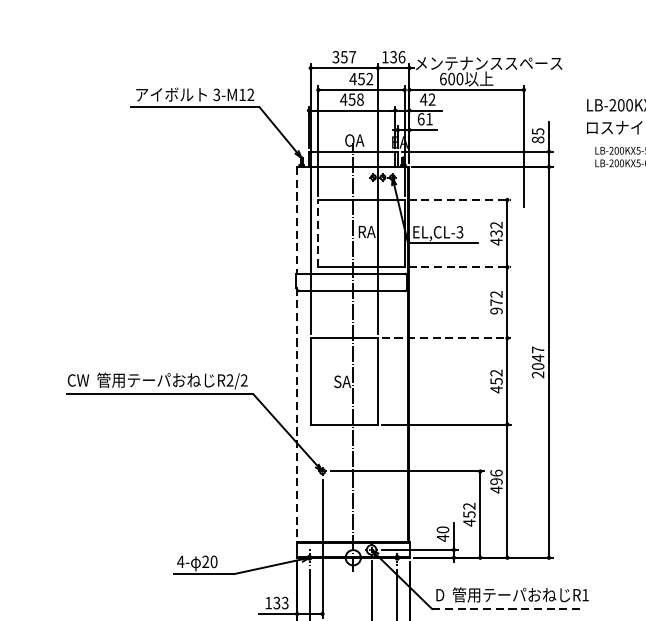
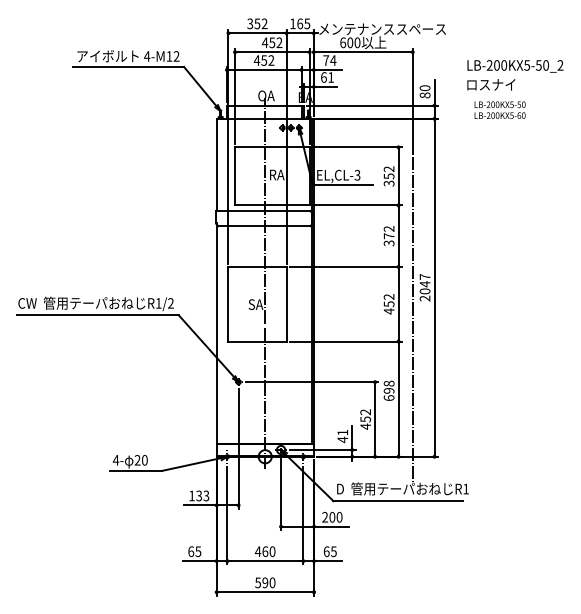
text: (352, 56) -> (264, 23), 357 -> 352
text: (397, 56) -> (303, 23), 136 -> 165
text: (217, 94) -> (147, 56), 3-M12 -> 4-M12
text: (360, 99) -> (271, 60), 458 -> 452
text: (427, 99) -> (329, 60), 42 -> 74
text: (537, 131) -> (424, 88), 85 -> 80
line: (459, 200) -> (357, 147), dashed -> solid
line: (296, 220) -> (216, 165), dashed -> solid
line: (318, 232) -> (235, 175), dashed -> solid
text: (495, 237) -> (388, 179), 432 -> 352
line: (459, 267) -> (357, 205), dashed -> solid
text: (496, 311) -> (389, 243), 972 -> 372
line: (446, 337) -> (345, 266), dashed -> solid
text: (229, 380) -> (158, 303), R2/2 -> R1/2
line: (523, 400) -> (412, 320), added
line: (296, 415) -> (216, 333), dashed -> solid
text: (495, 481) -> (388, 390), 496 -> 698
text: (442, 529) -> (342, 432), 40 -> 41
line: (507, 609) -> (398, 501), dashed -> solid

